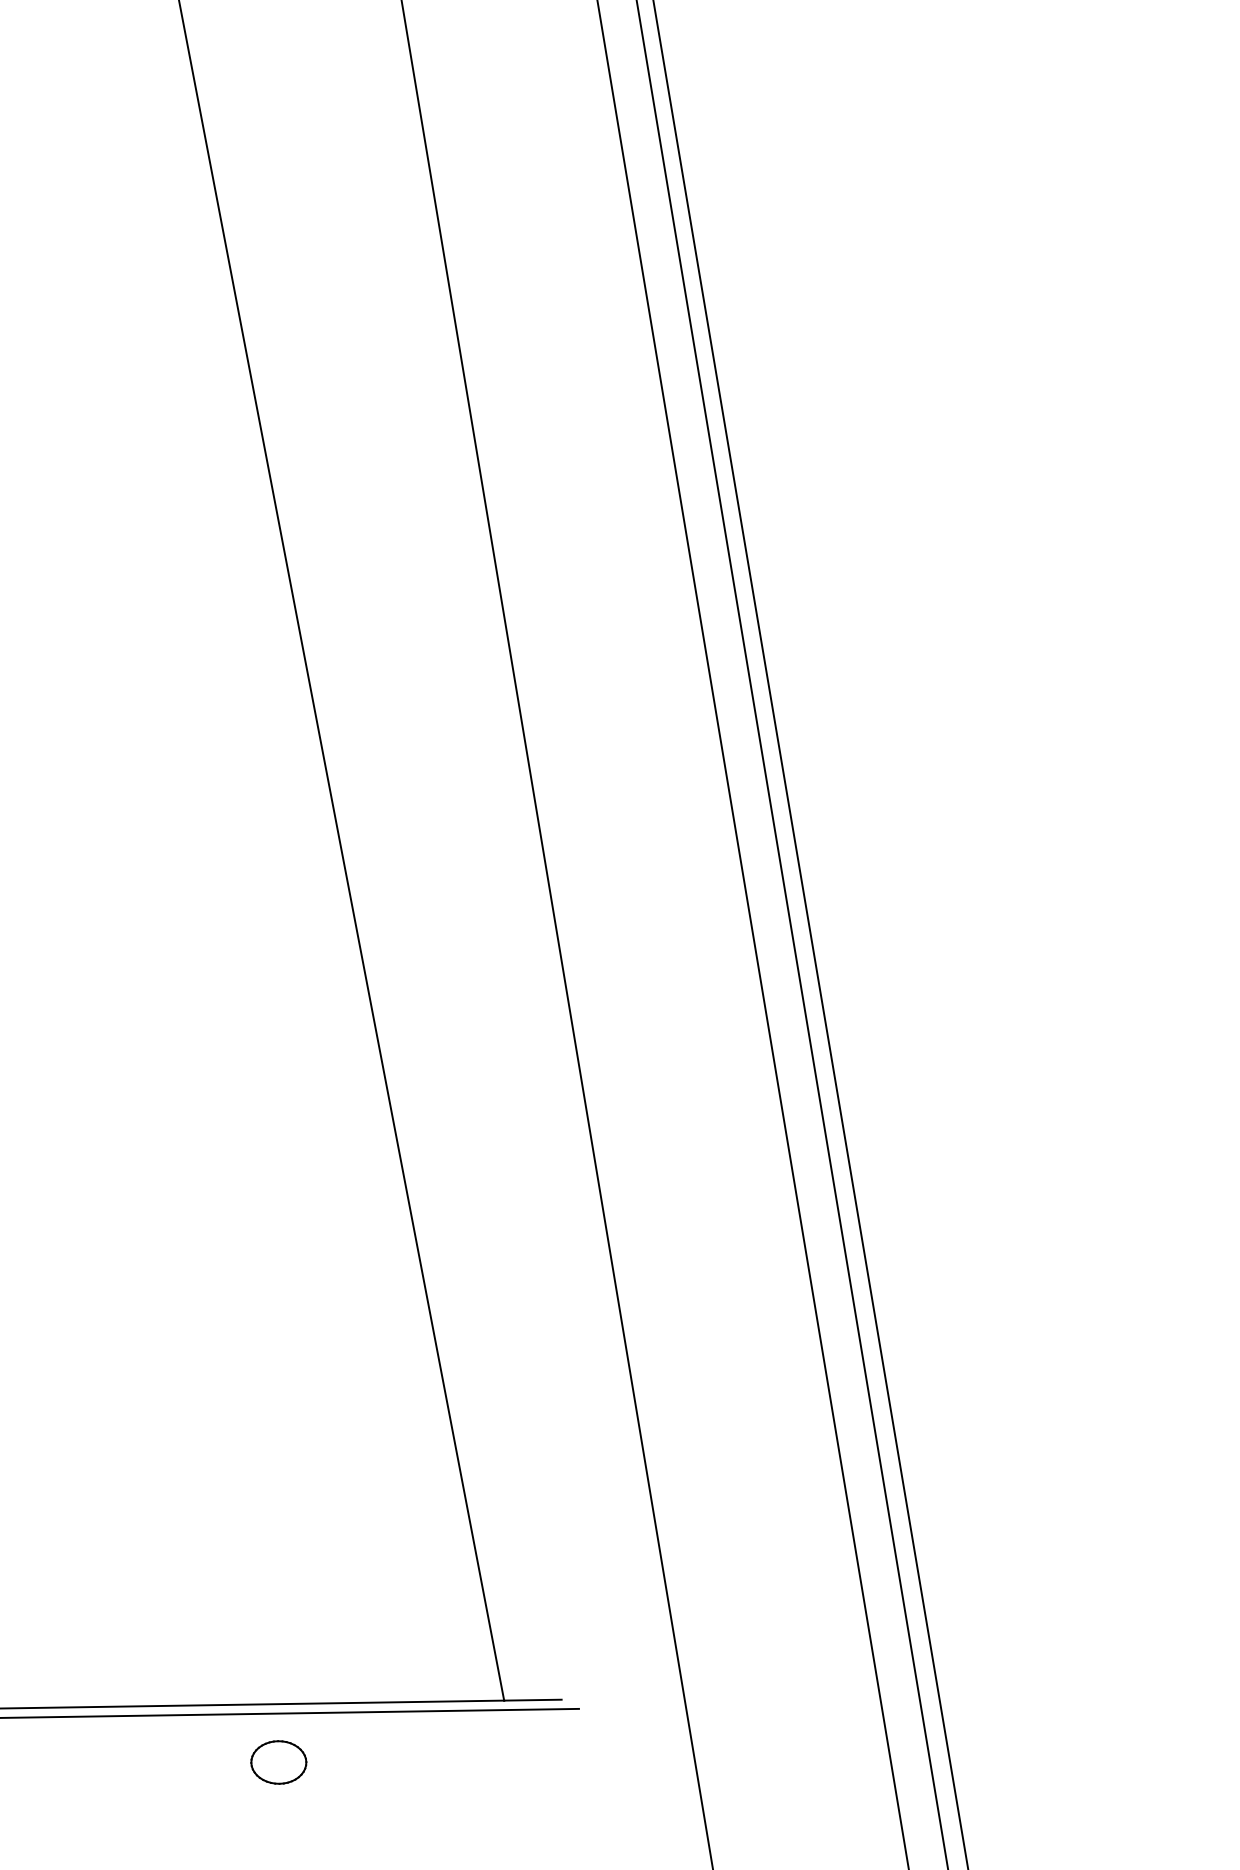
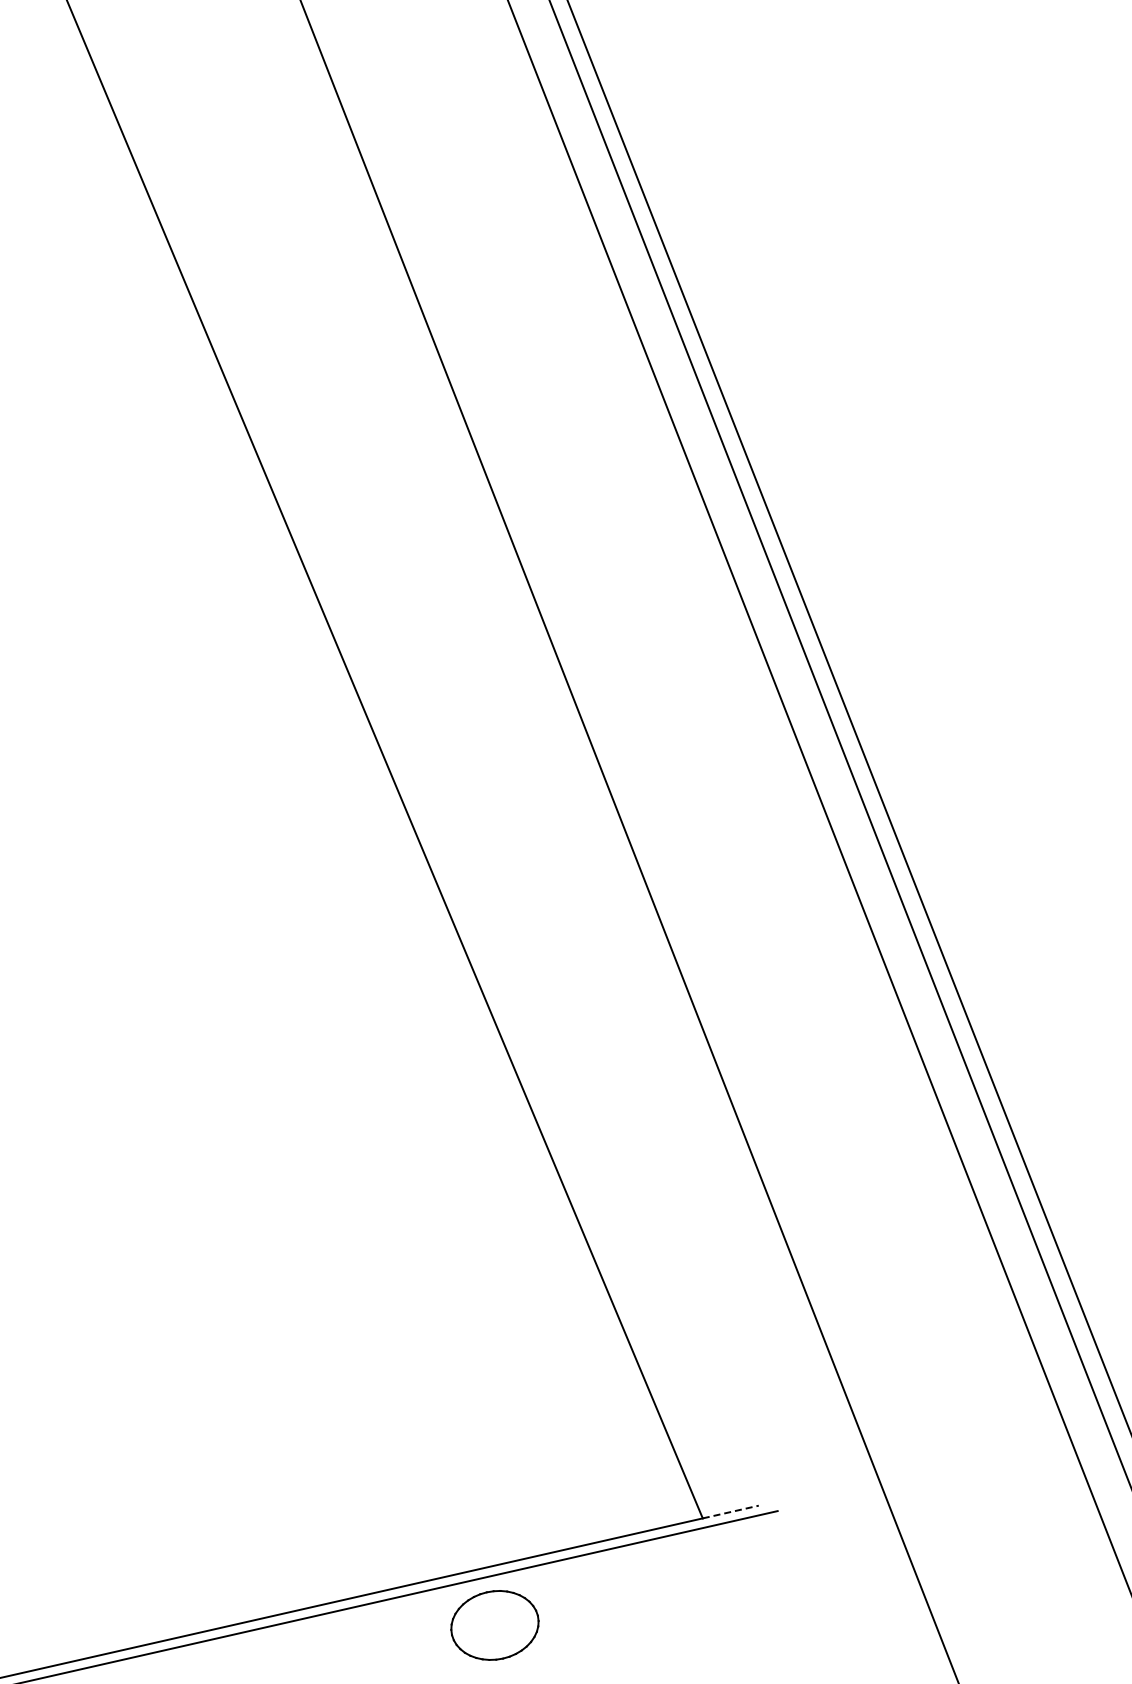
line: (532, 1700) -> (730, 1512), solid -> dashed
part: (278, 1762) -> (494, 1625), size x1.6

